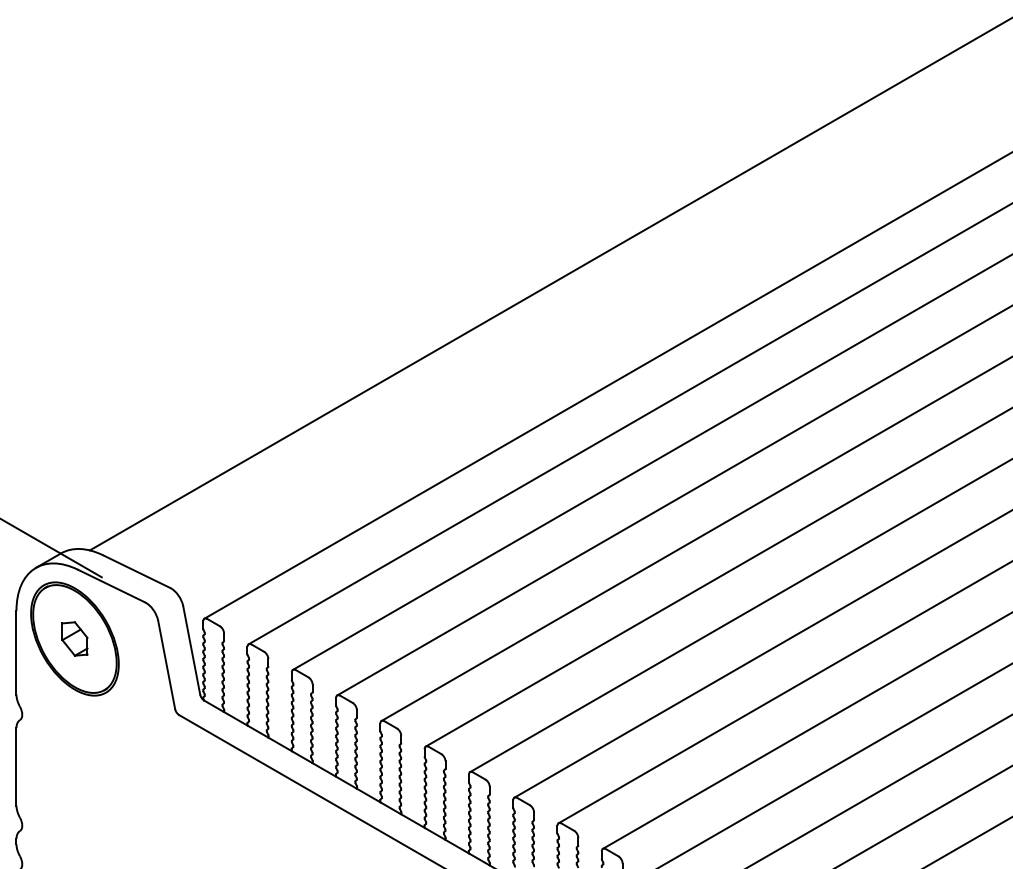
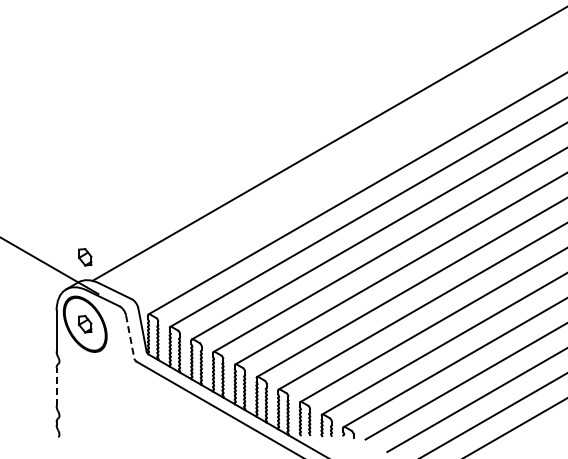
part: (75, 502) -> (85, 257), added
line: (167, 666) -> (130, 337), solid -> dashed
line: (16, 766) -> (56, 386), solid -> dashed

